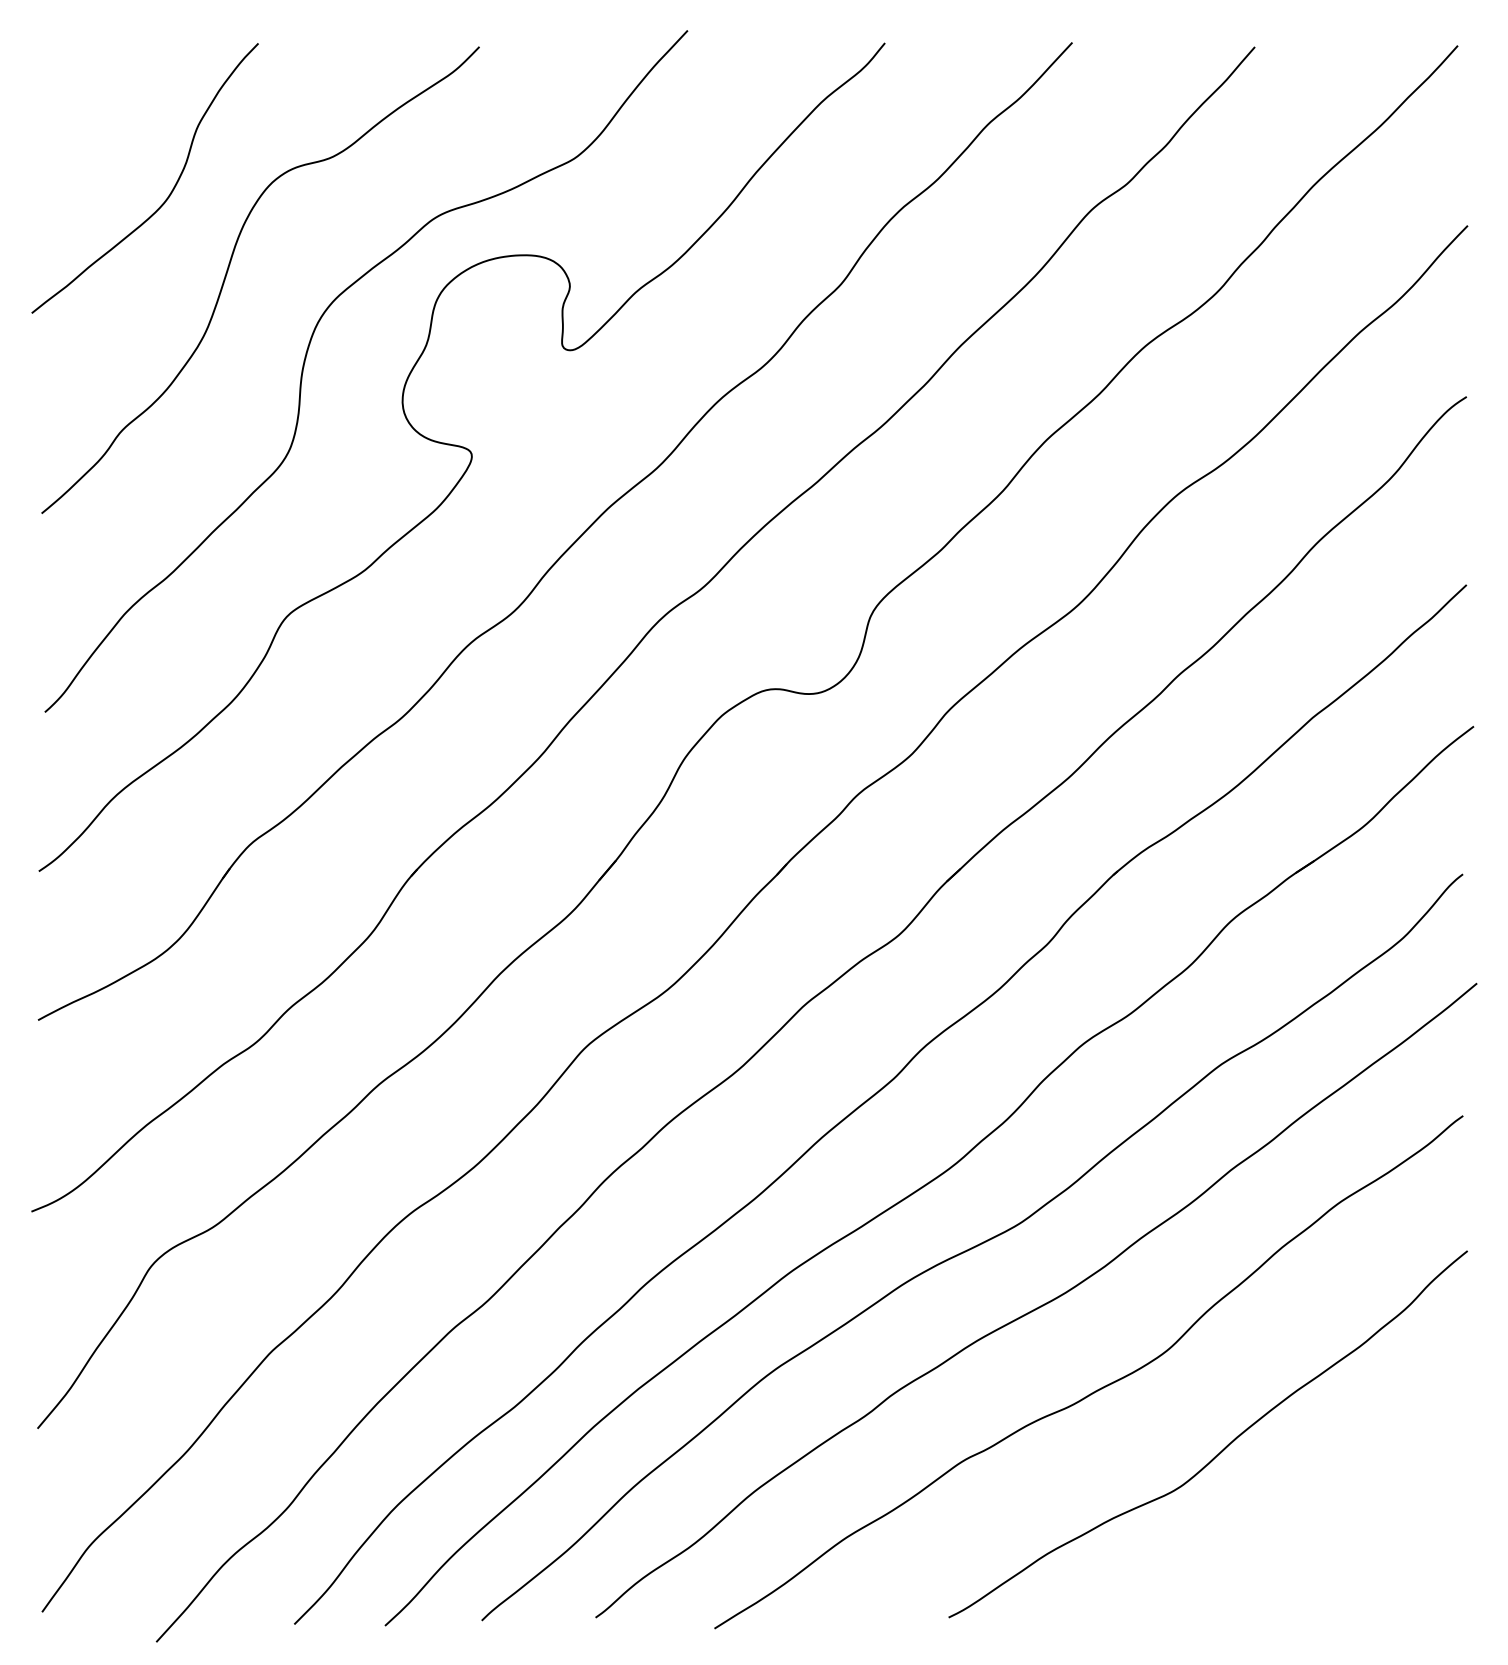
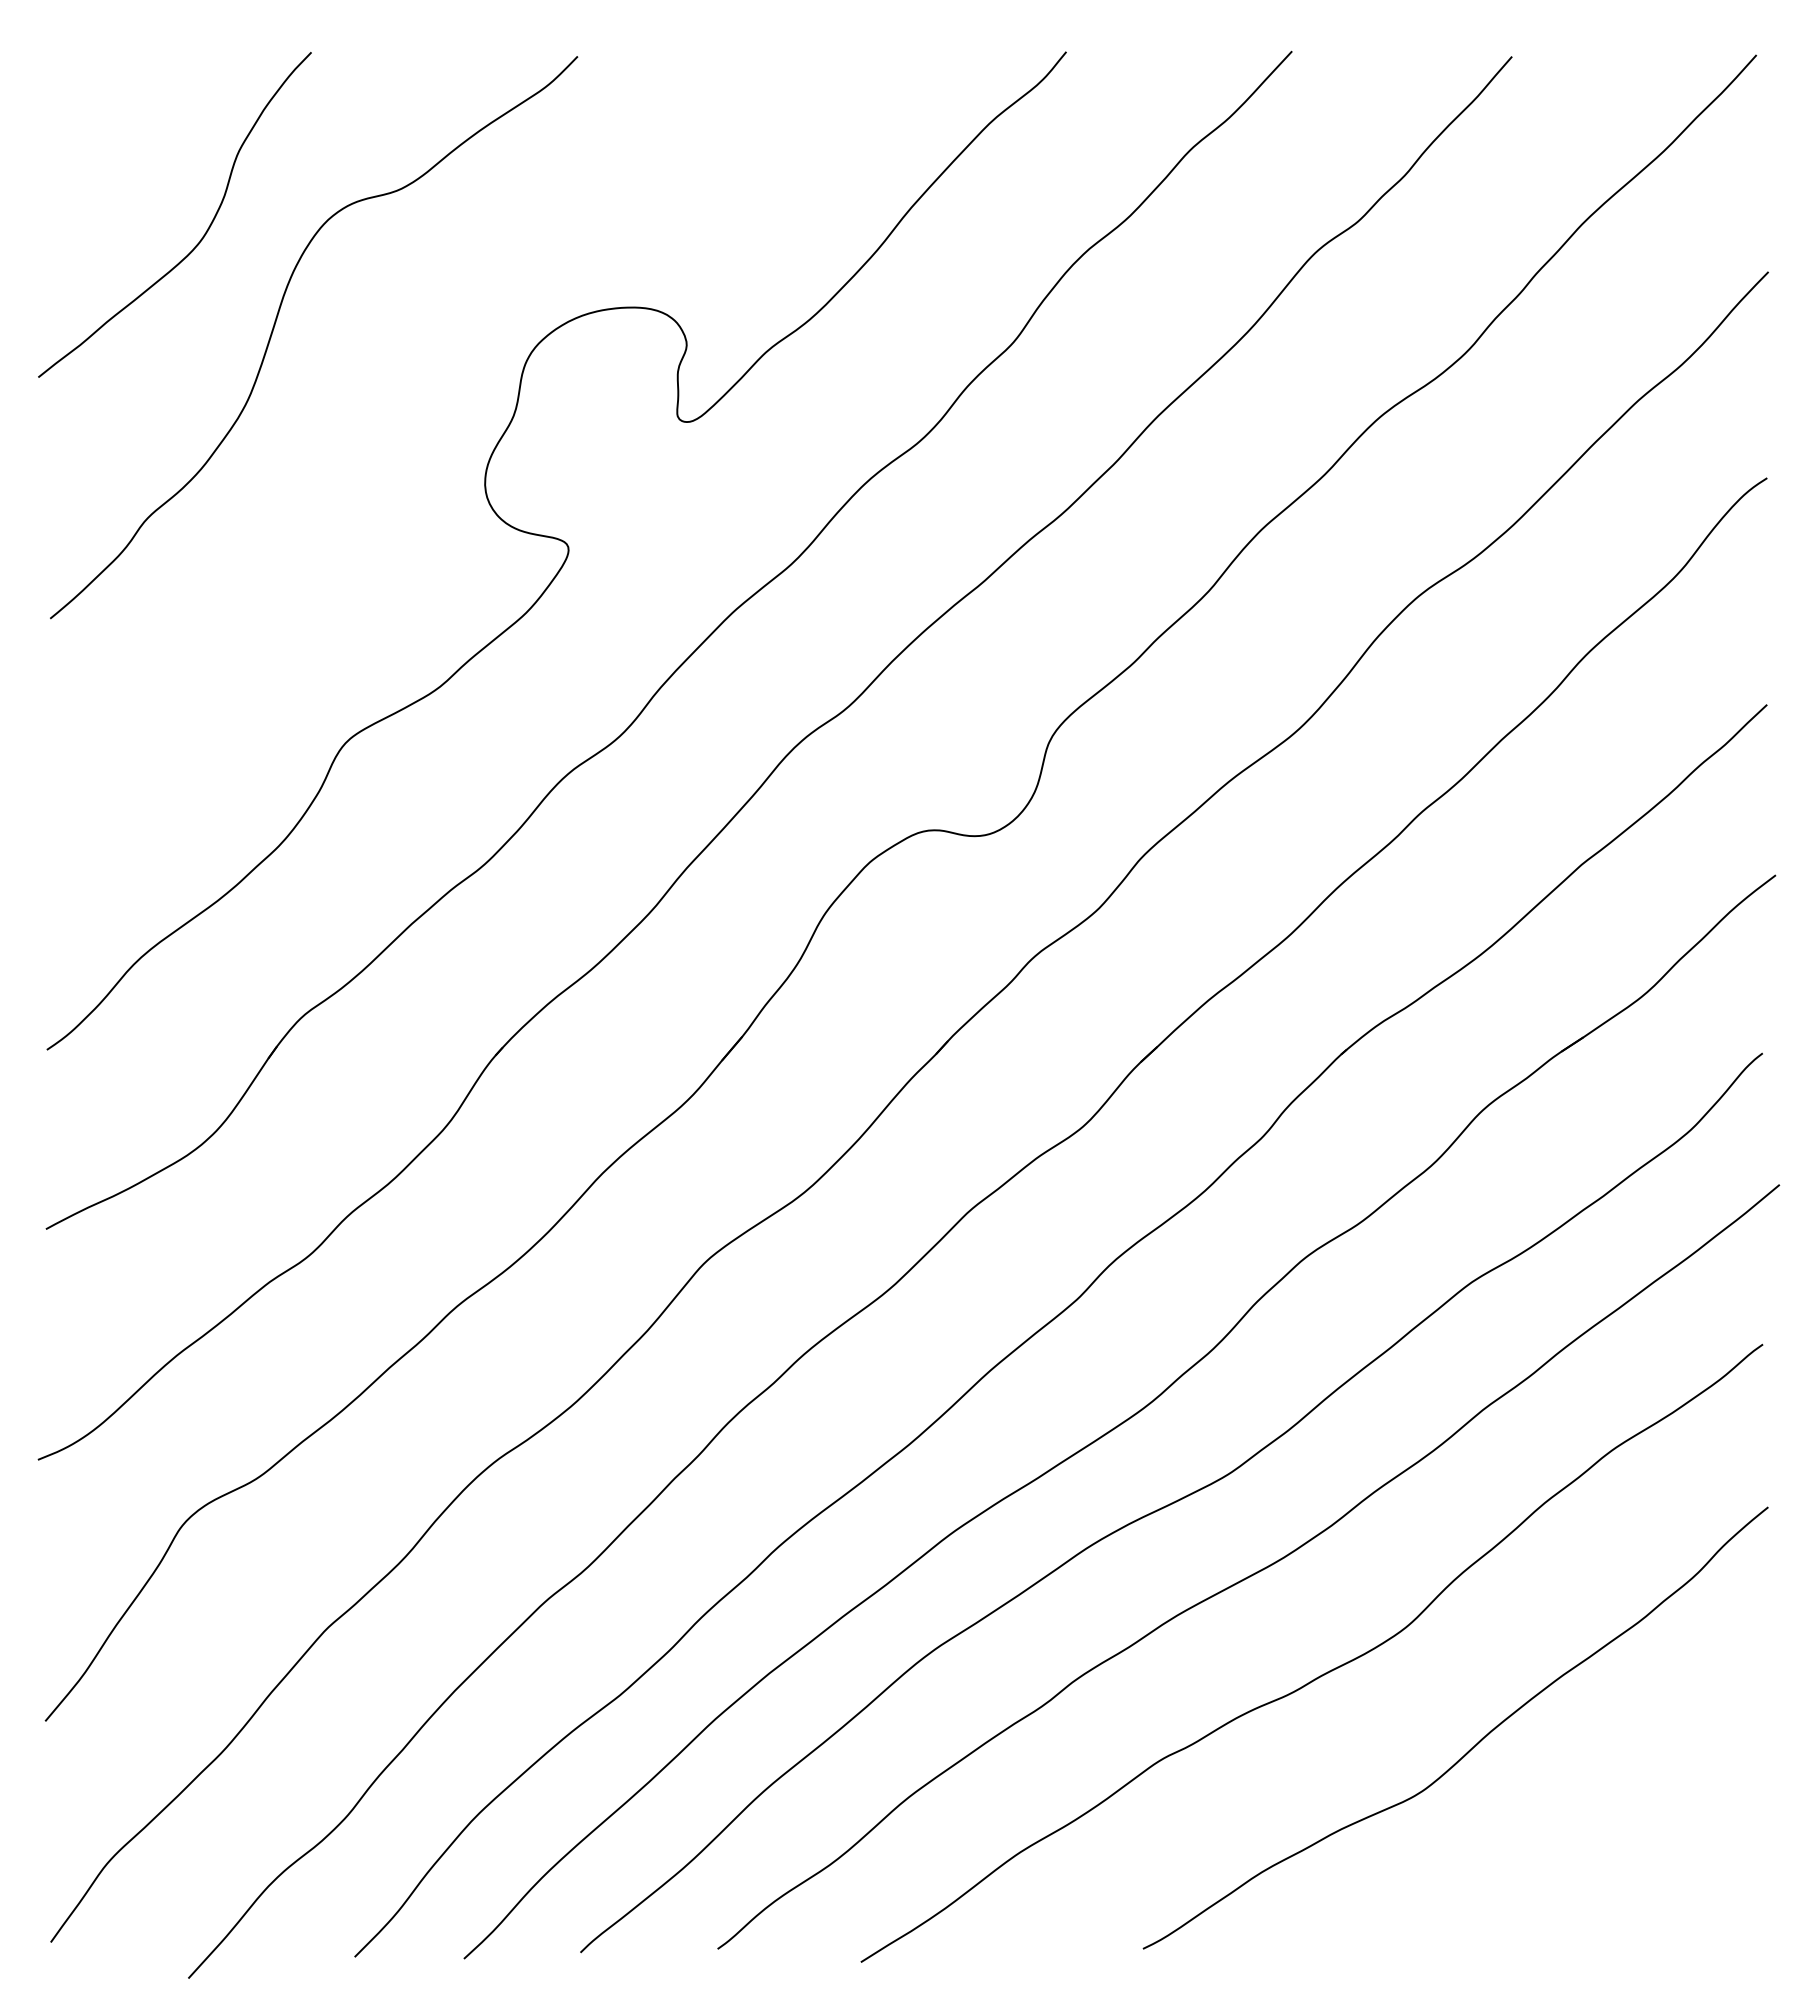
curve: (306, 357) -> (369, 430), removed

